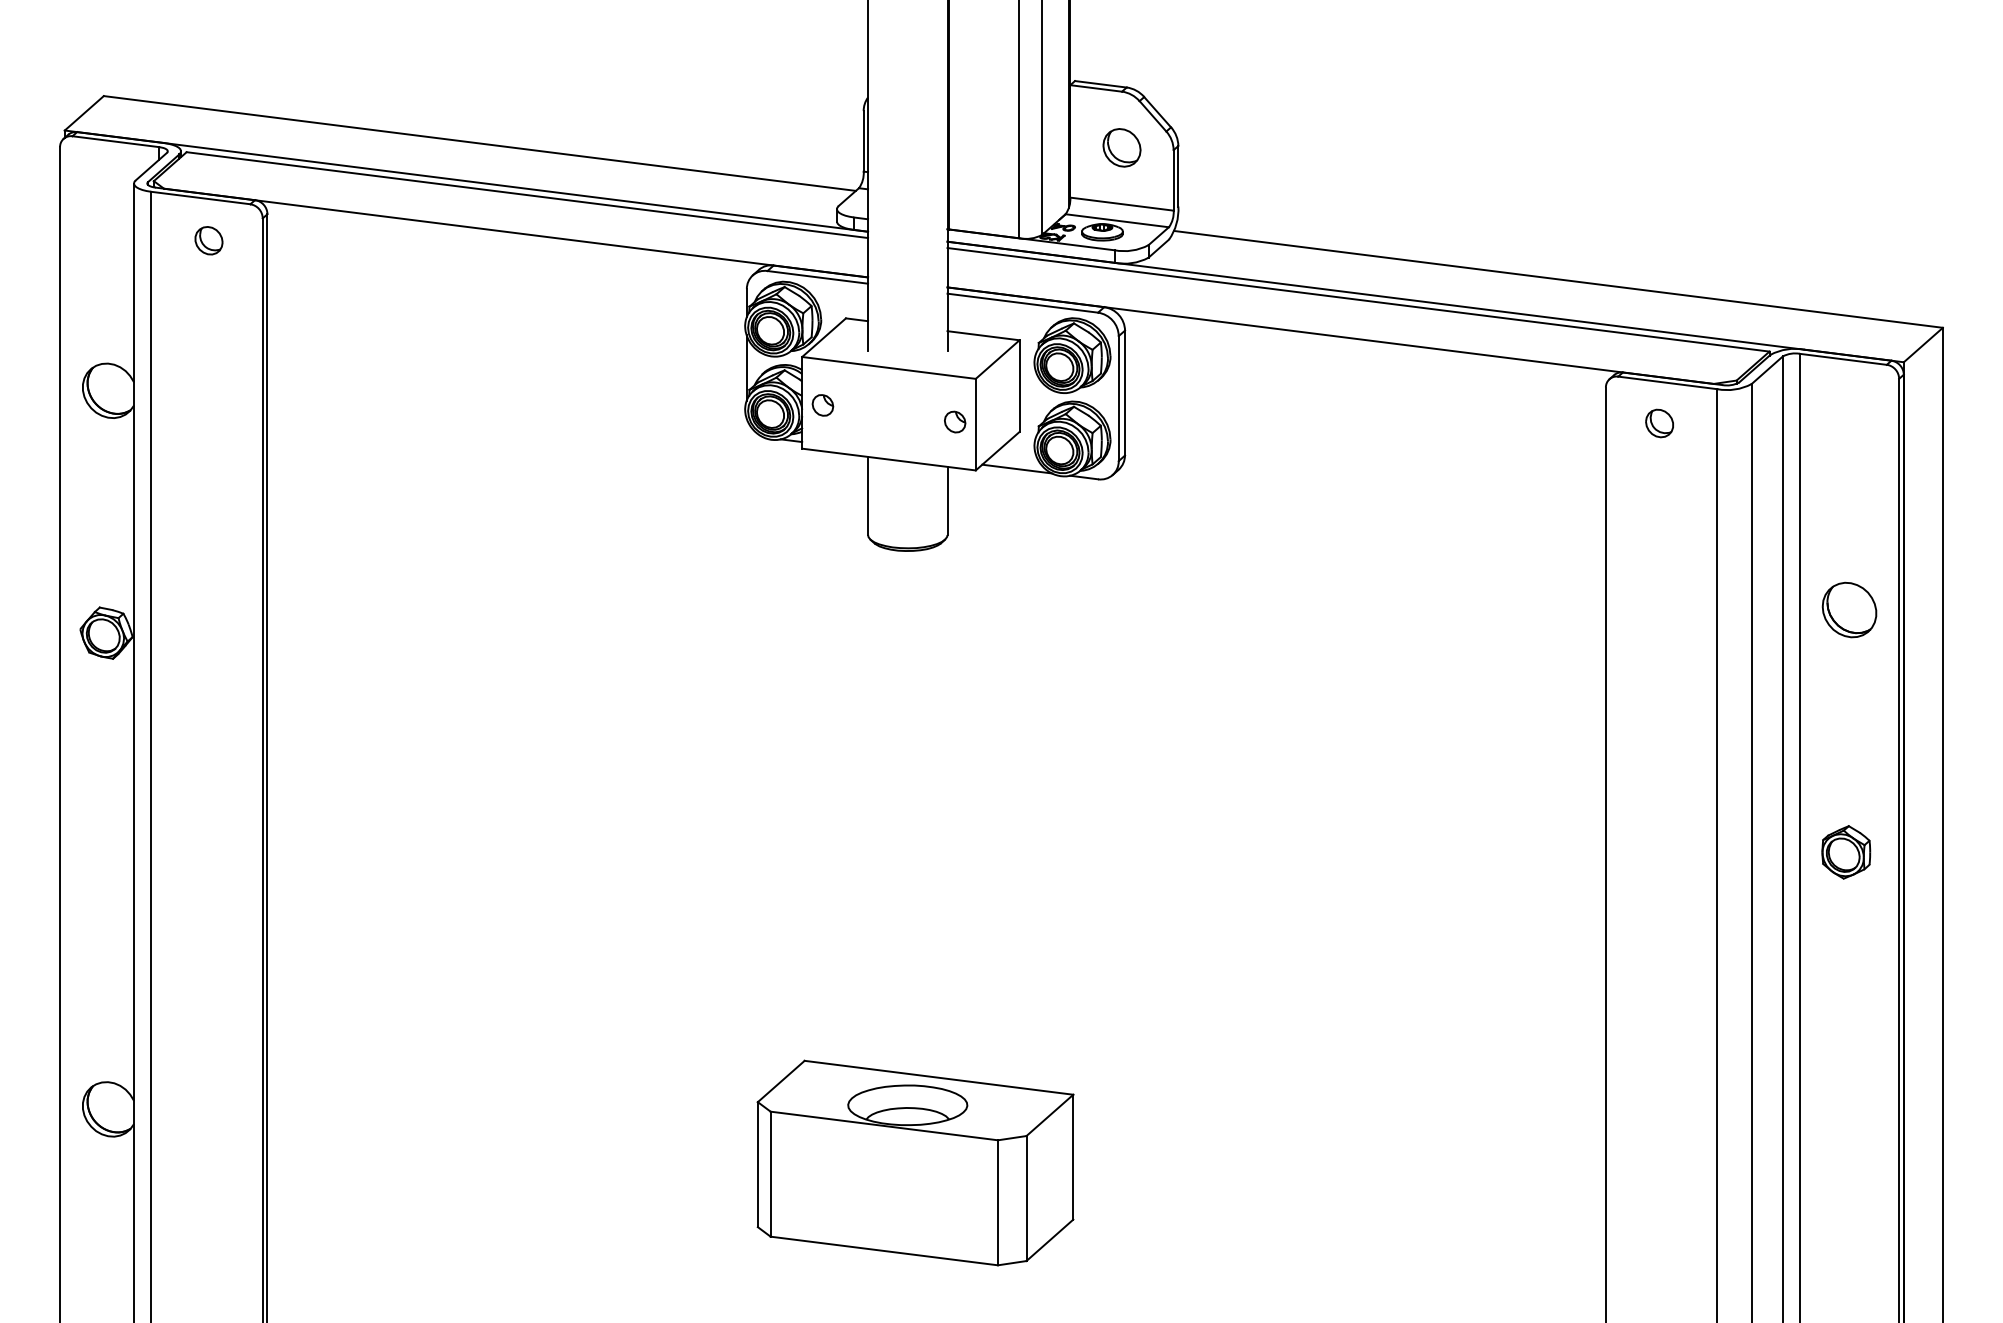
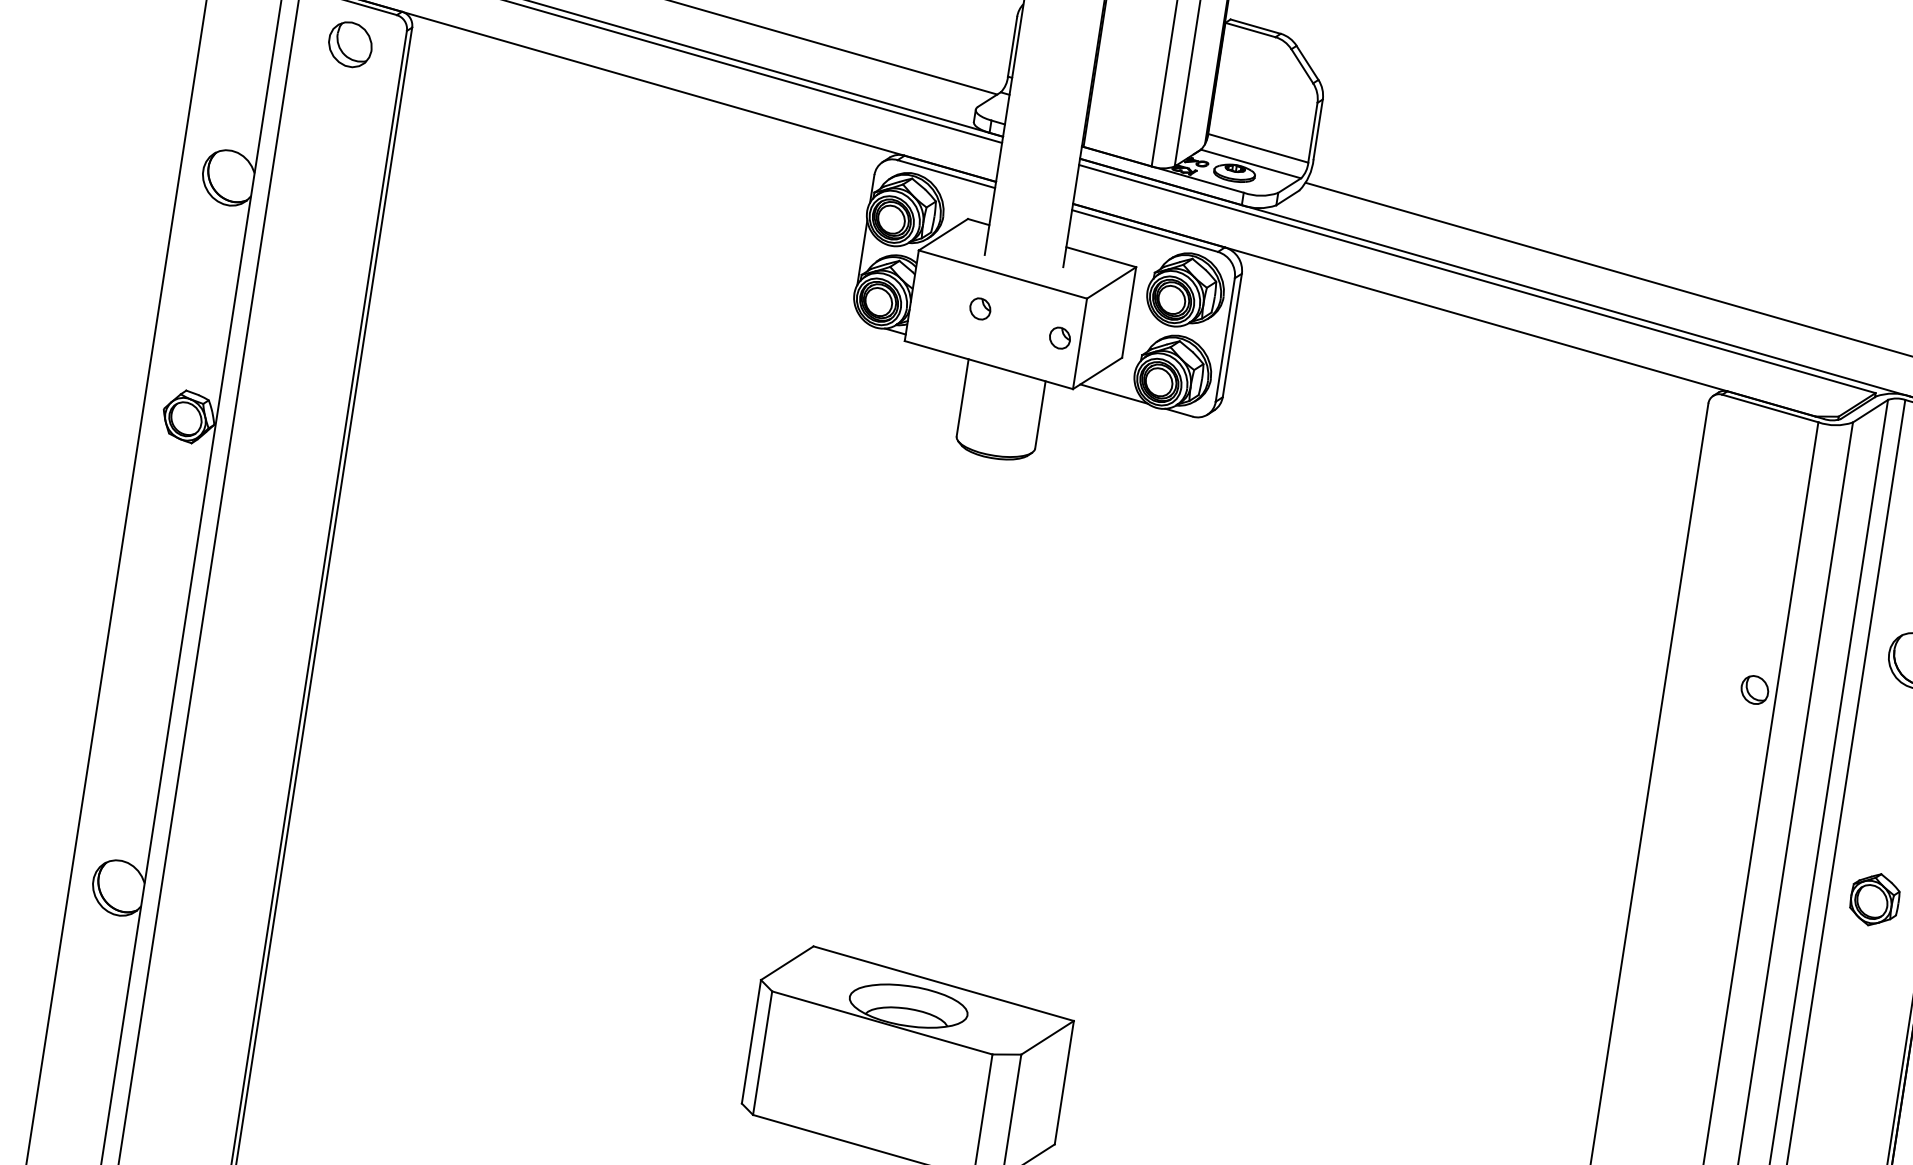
part: (1121, 147) -> (1266, 92), removed
part: (208, 240) -> (349, 44), size x1.6
part: (822, 405) -> (979, 308), moved
part: (1659, 423) -> (1754, 690), moved

